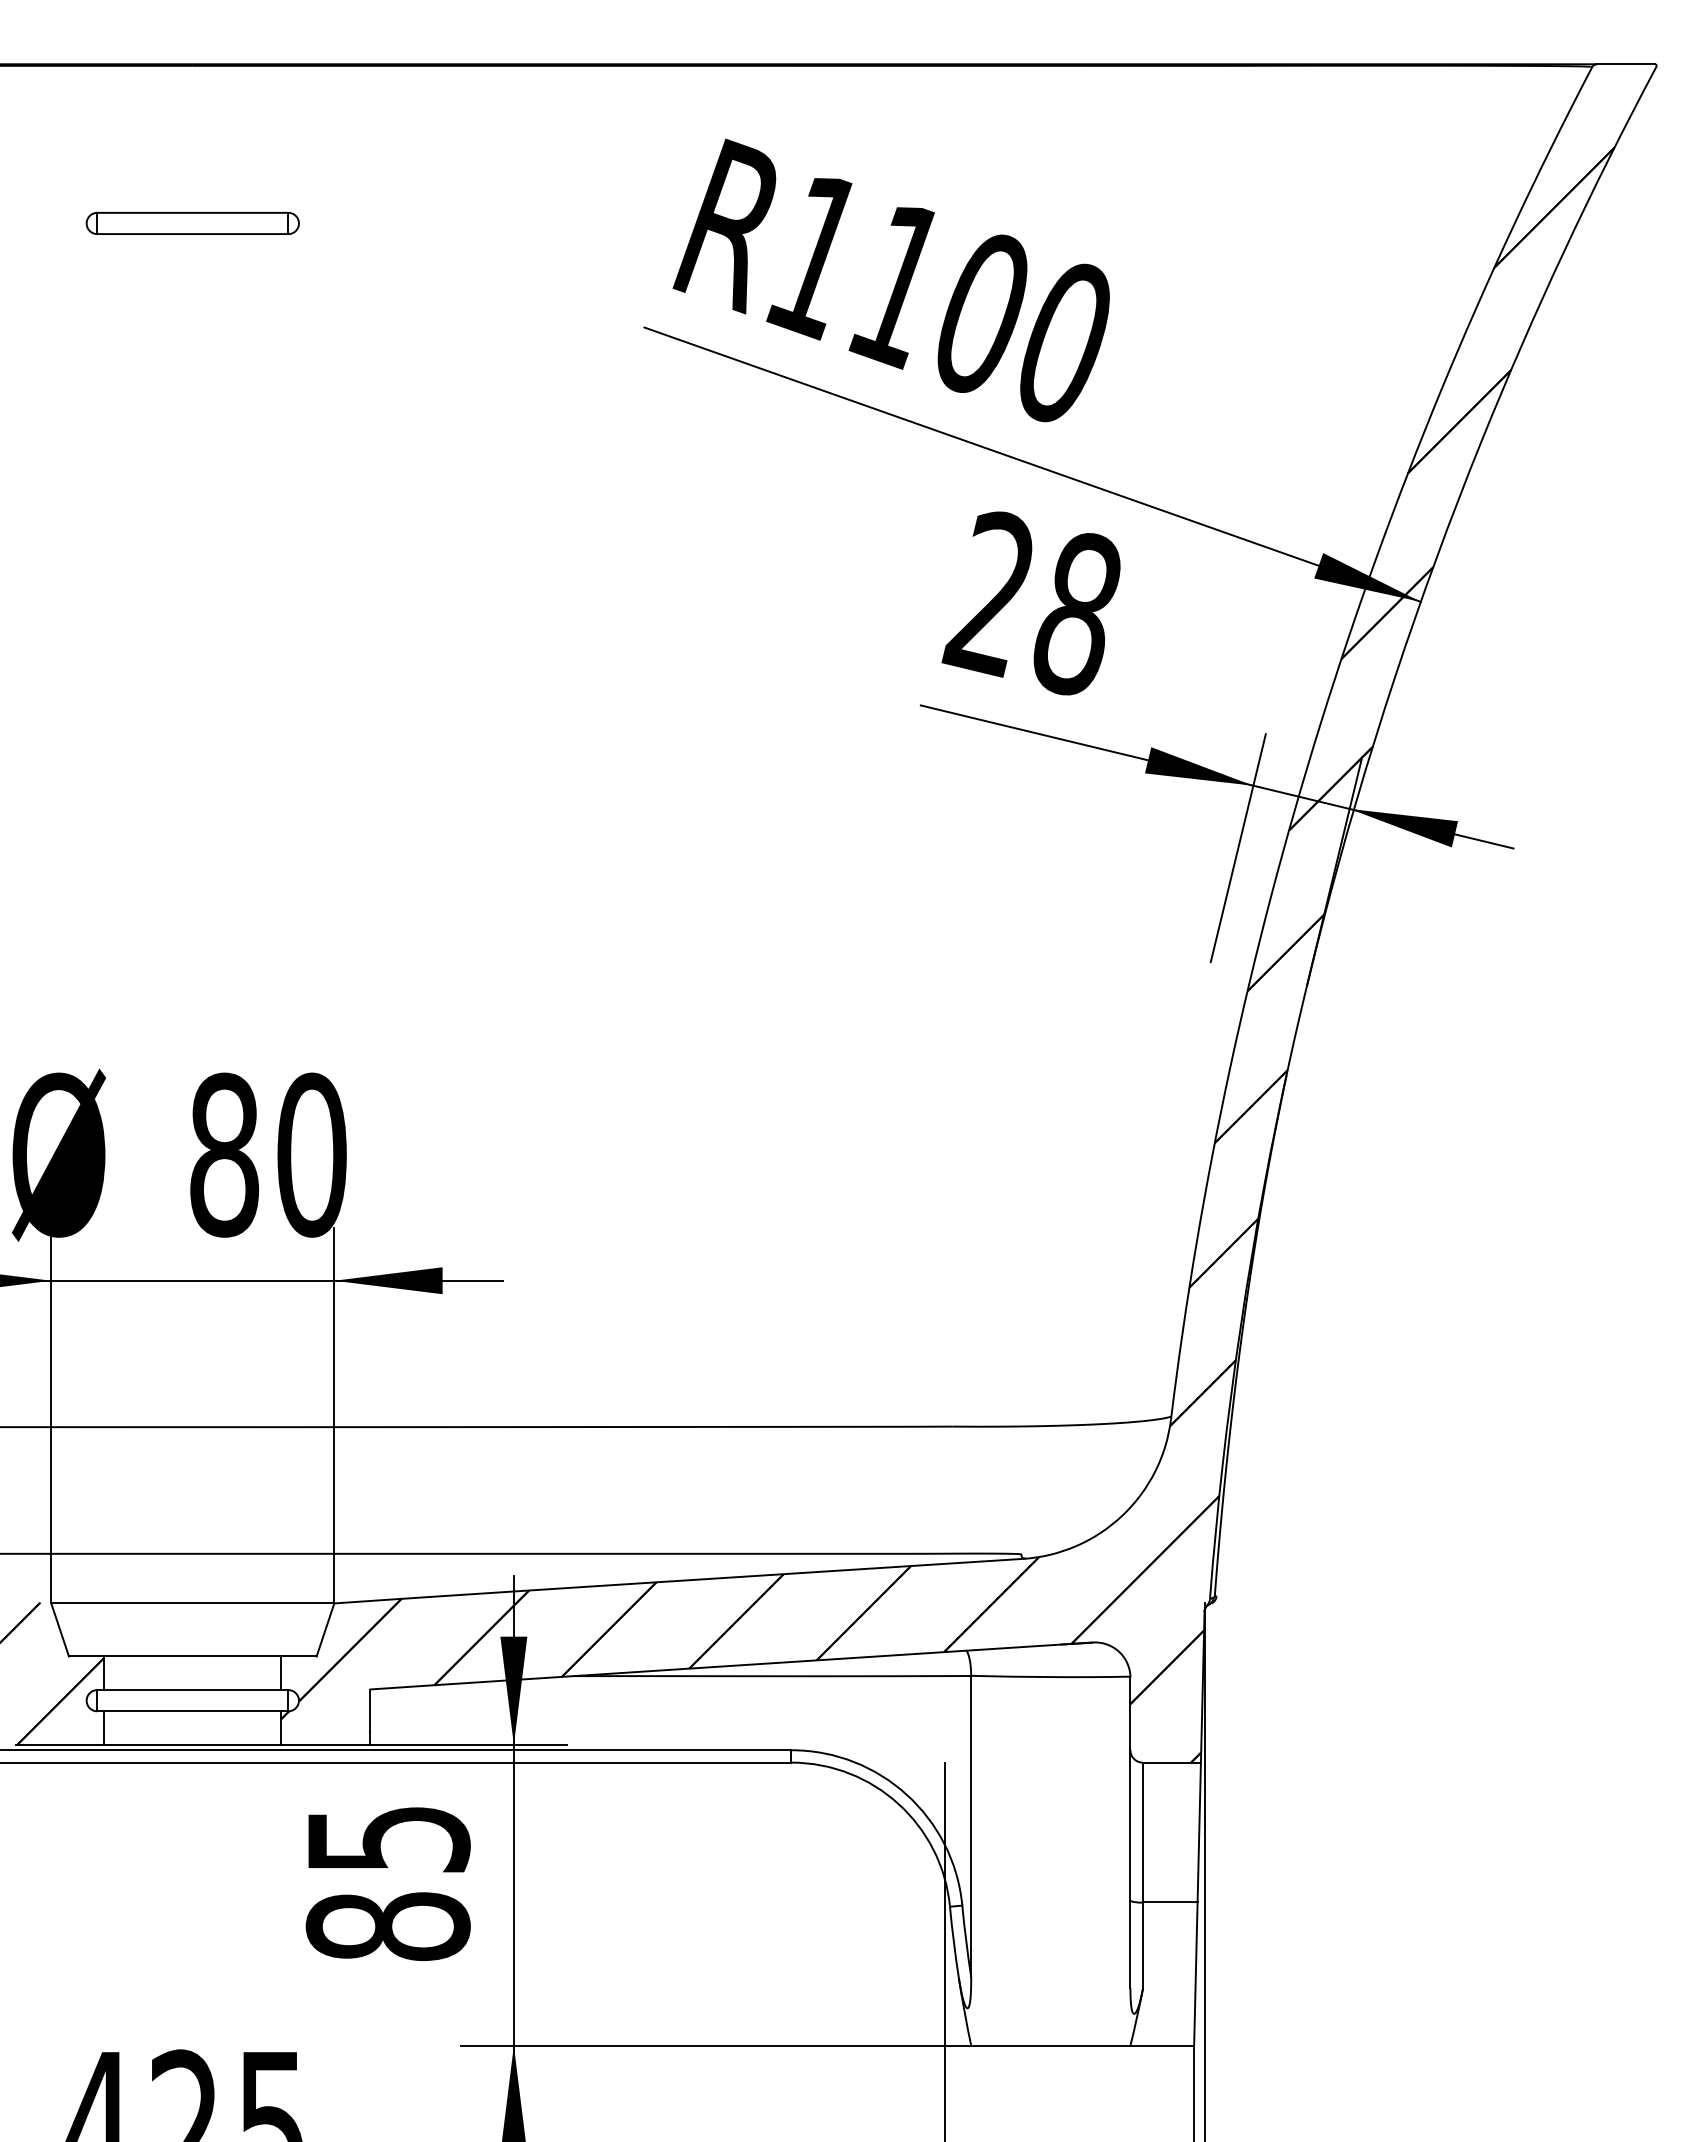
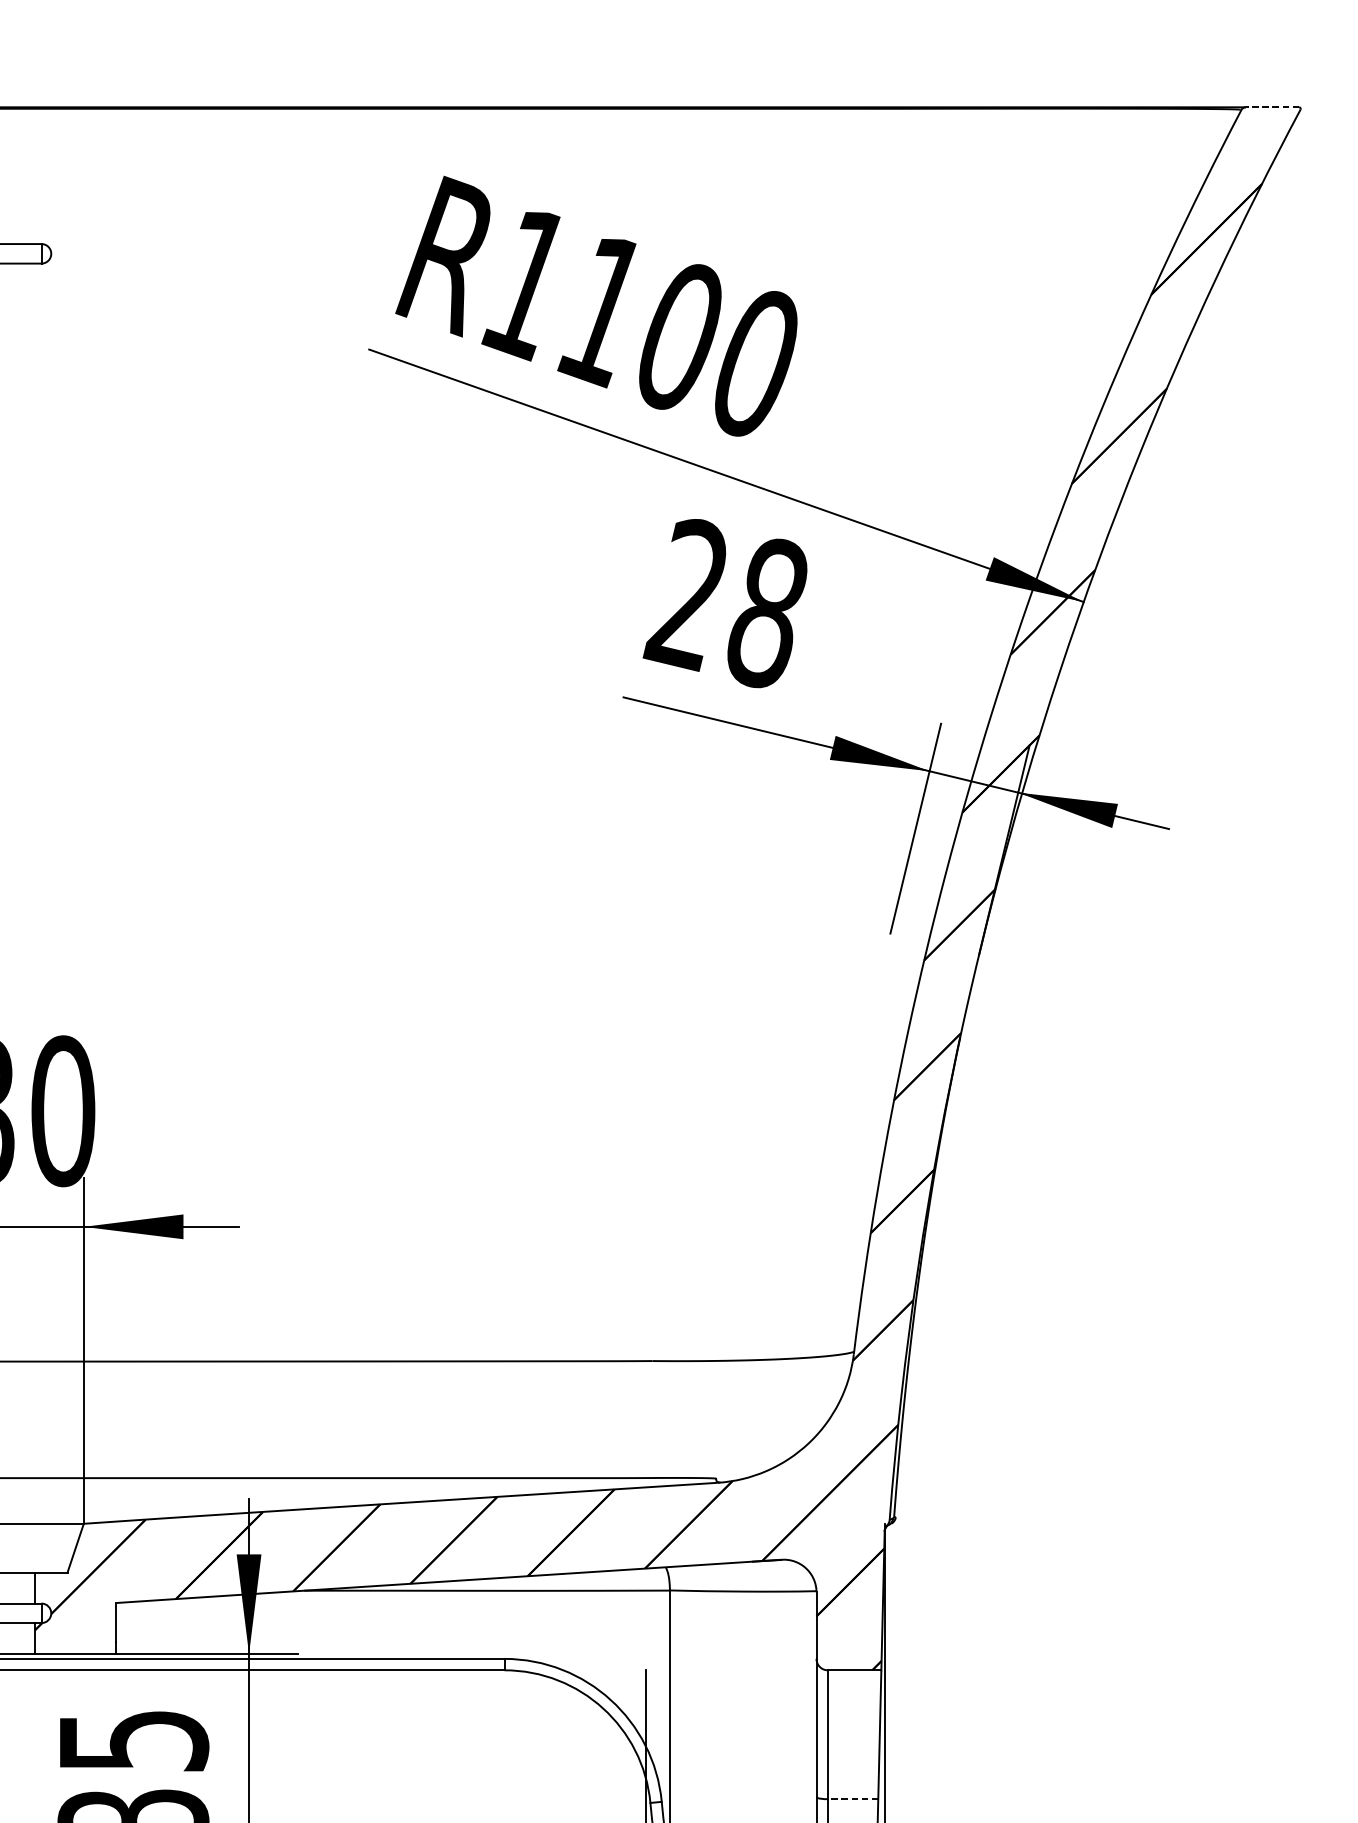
line: (1625, 64) -> (1272, 107), solid -> dashed
line: (1169, 1902) -> (852, 1799), solid -> dashed

